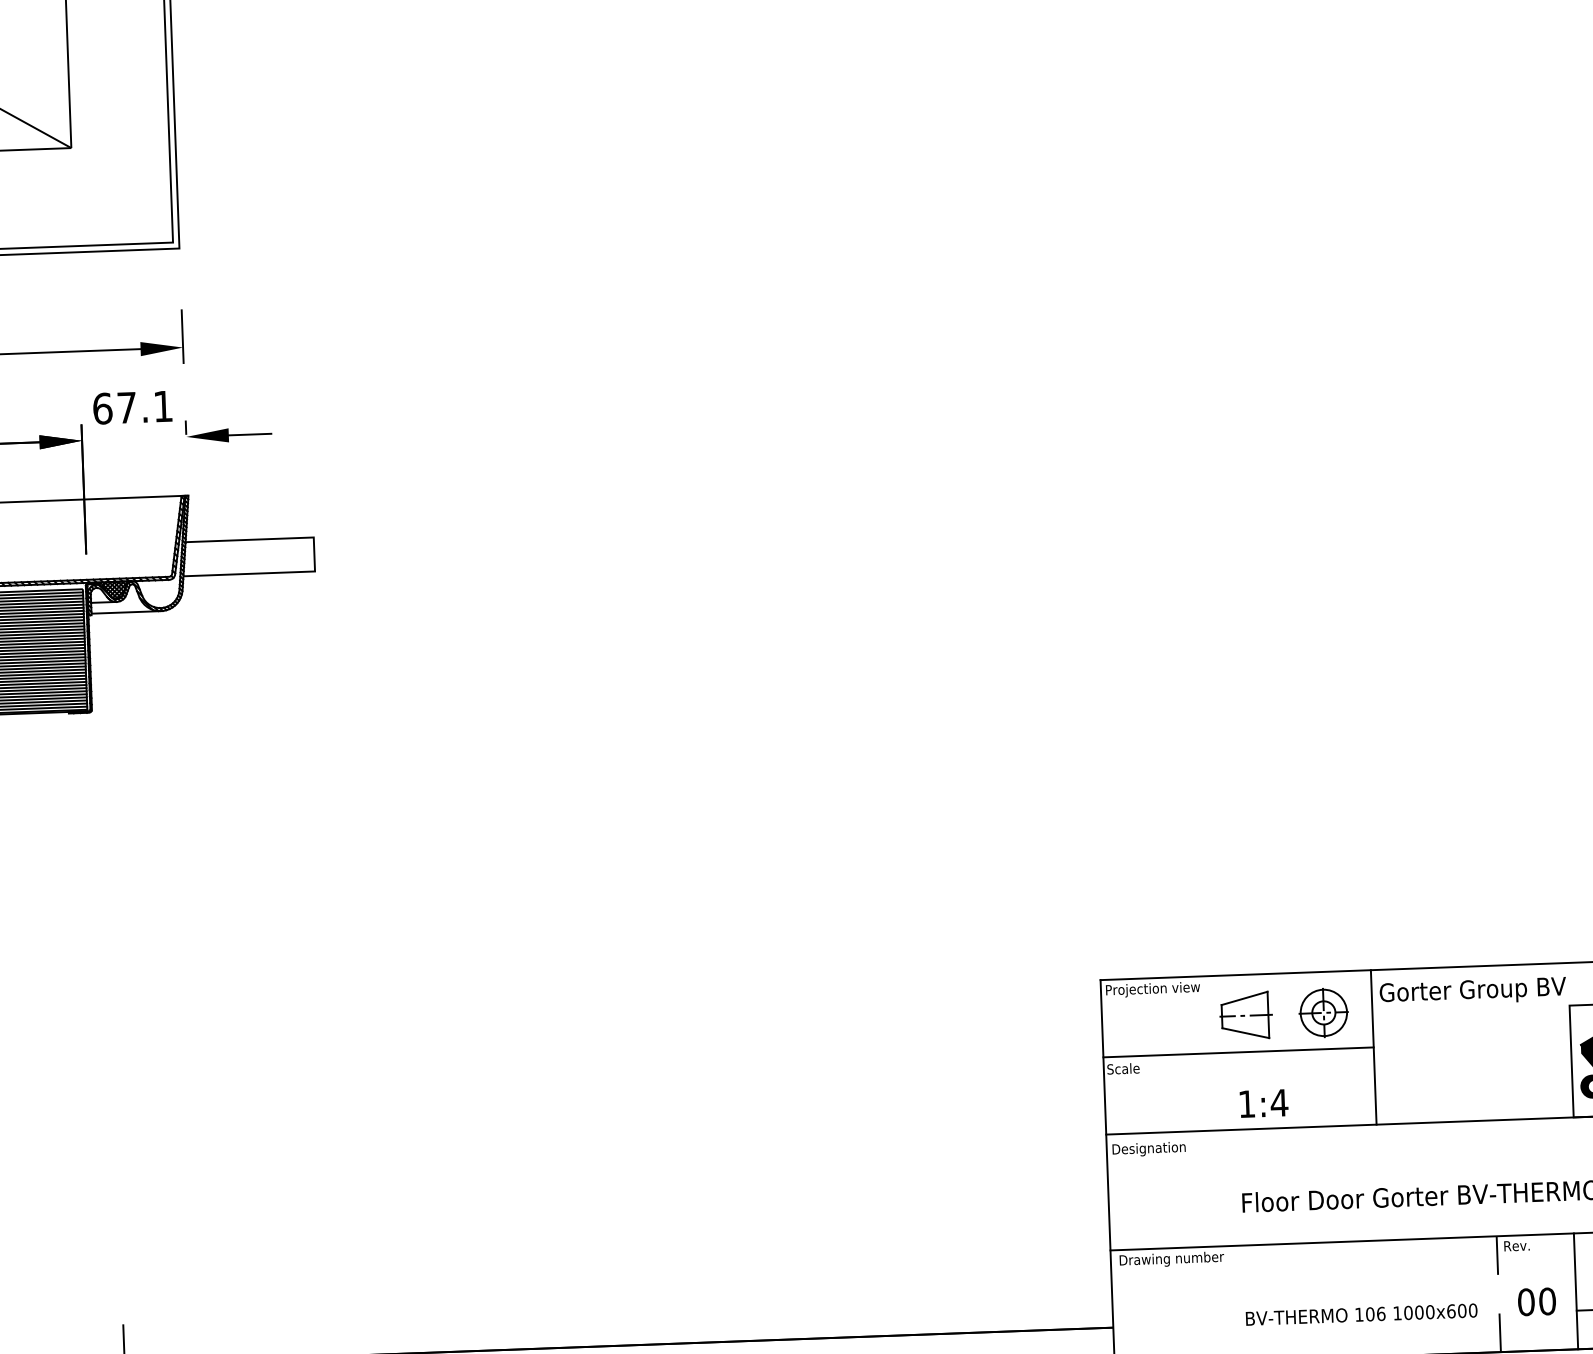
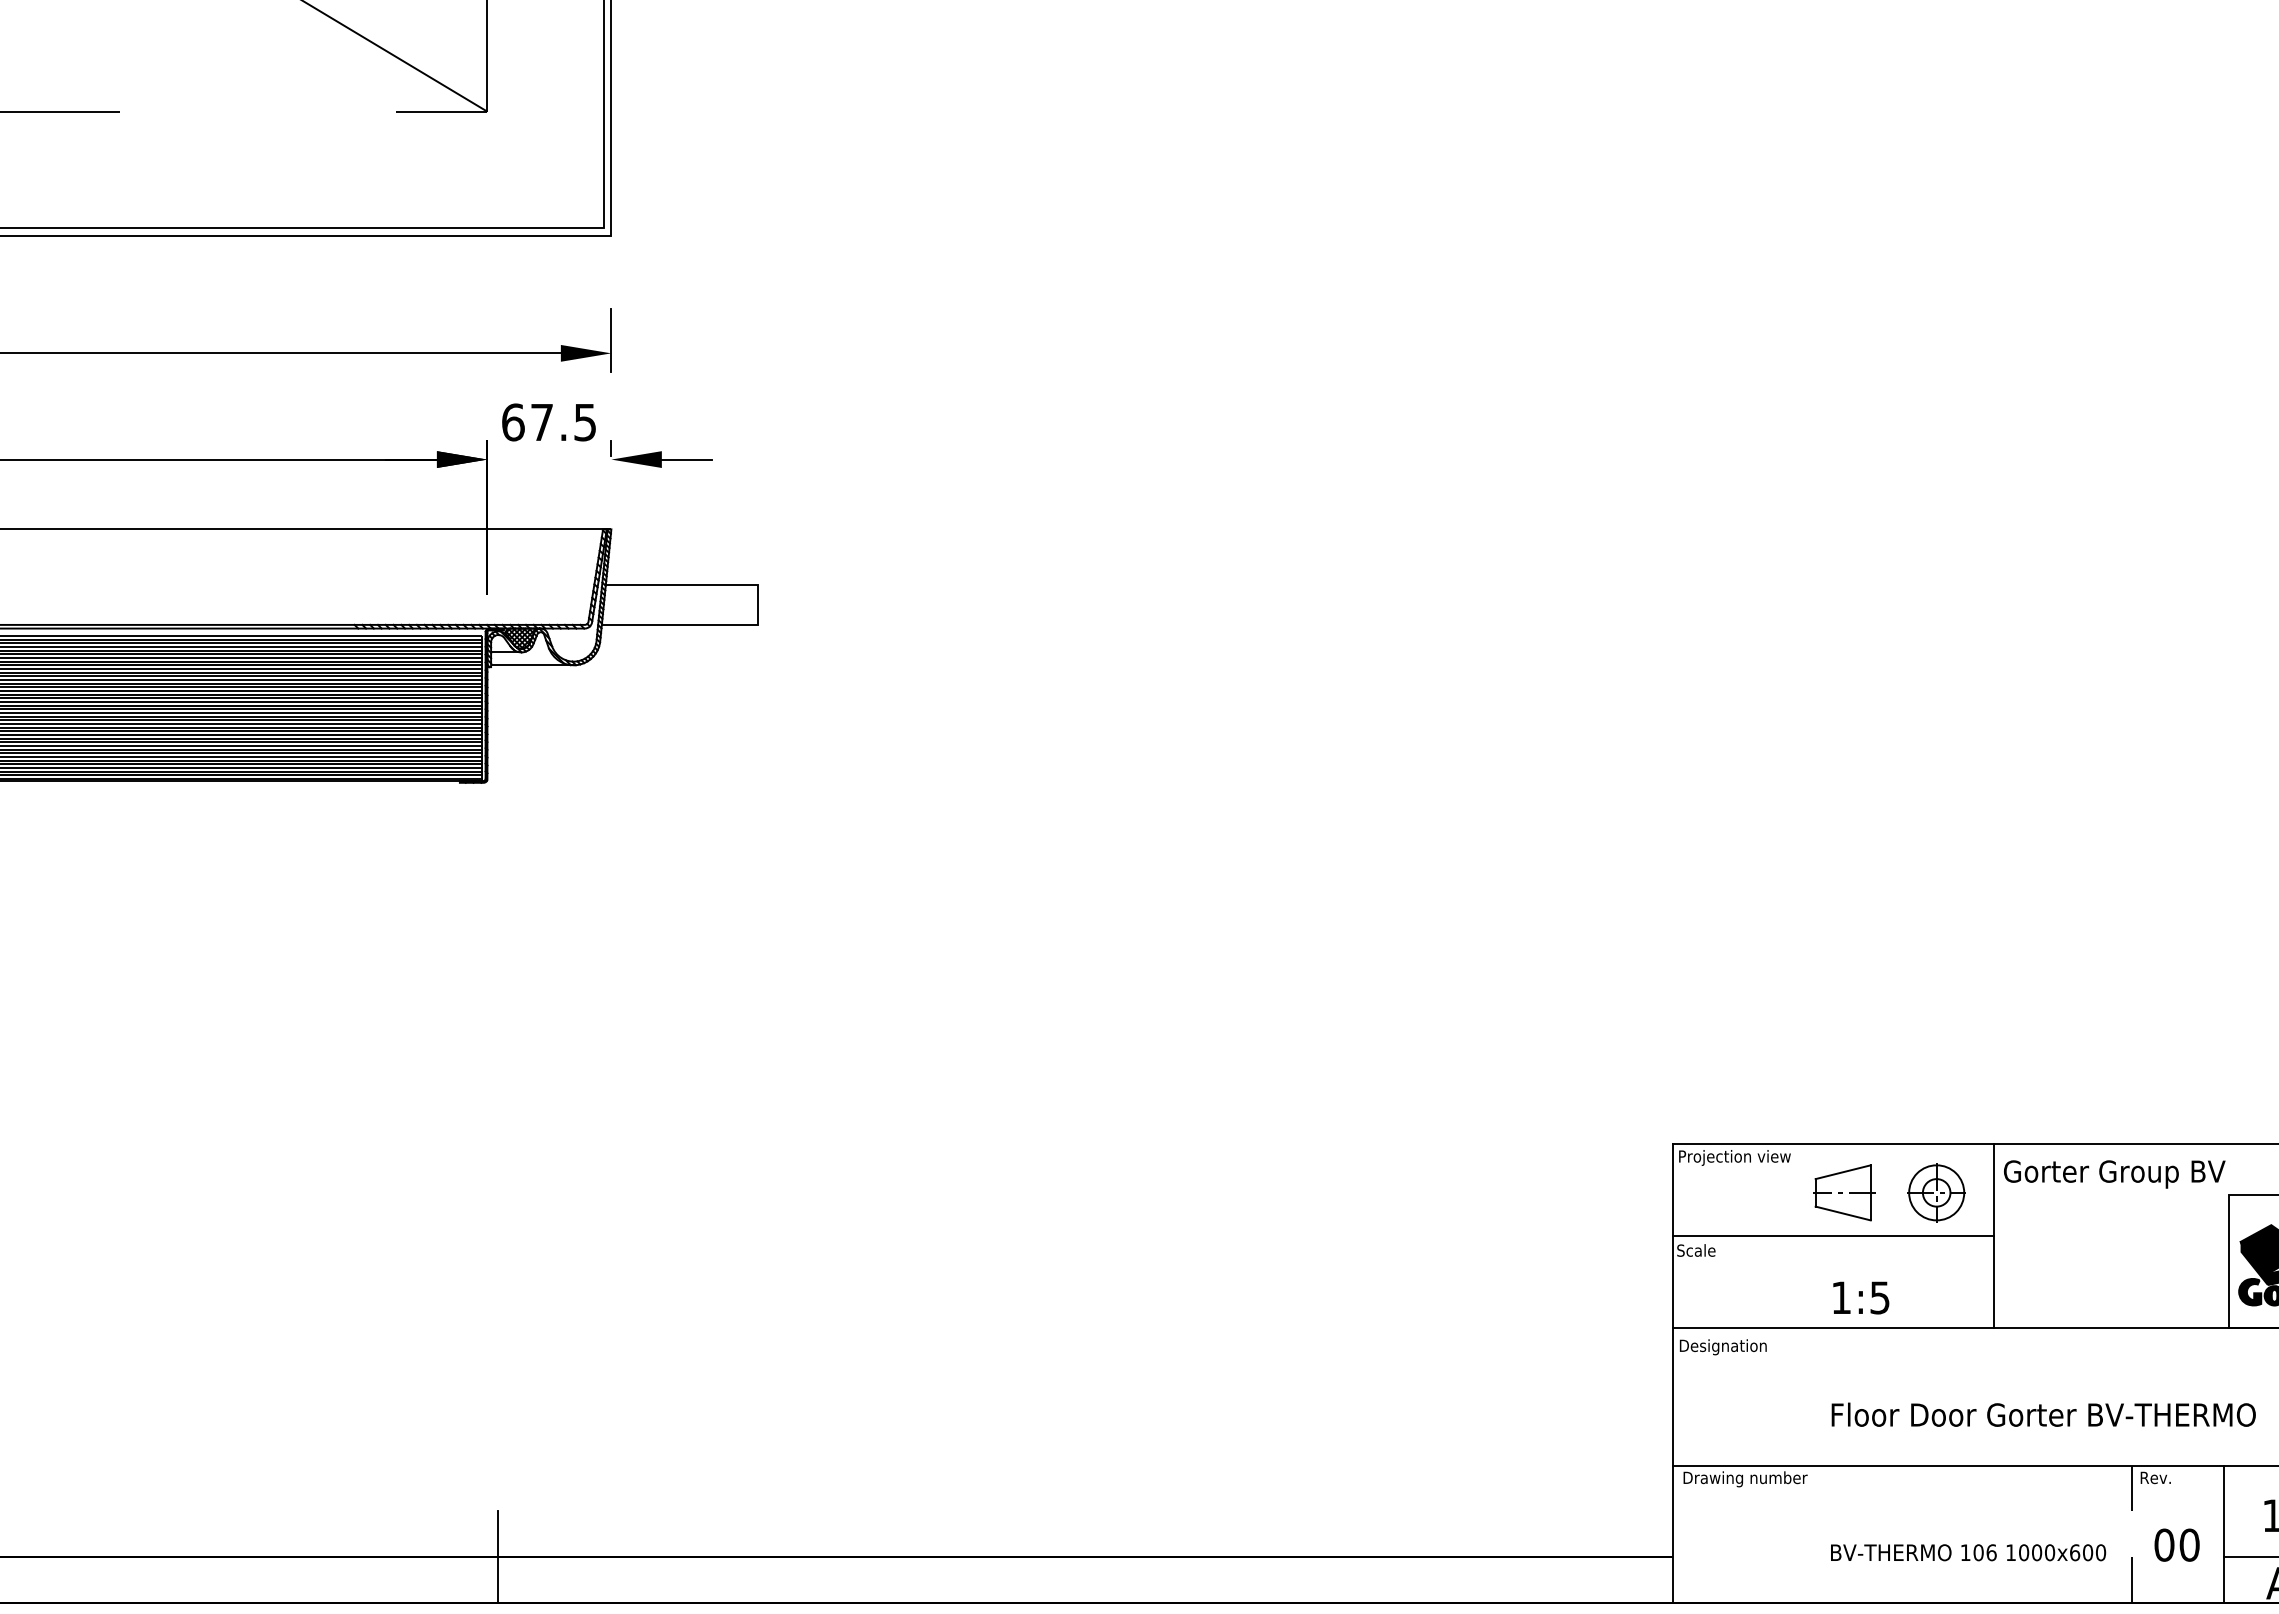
text: (162, 406) -> (584, 422), 67.1 -> 67.5
text: (1278, 1102) -> (1879, 1297), 1:4 -> 1:5

